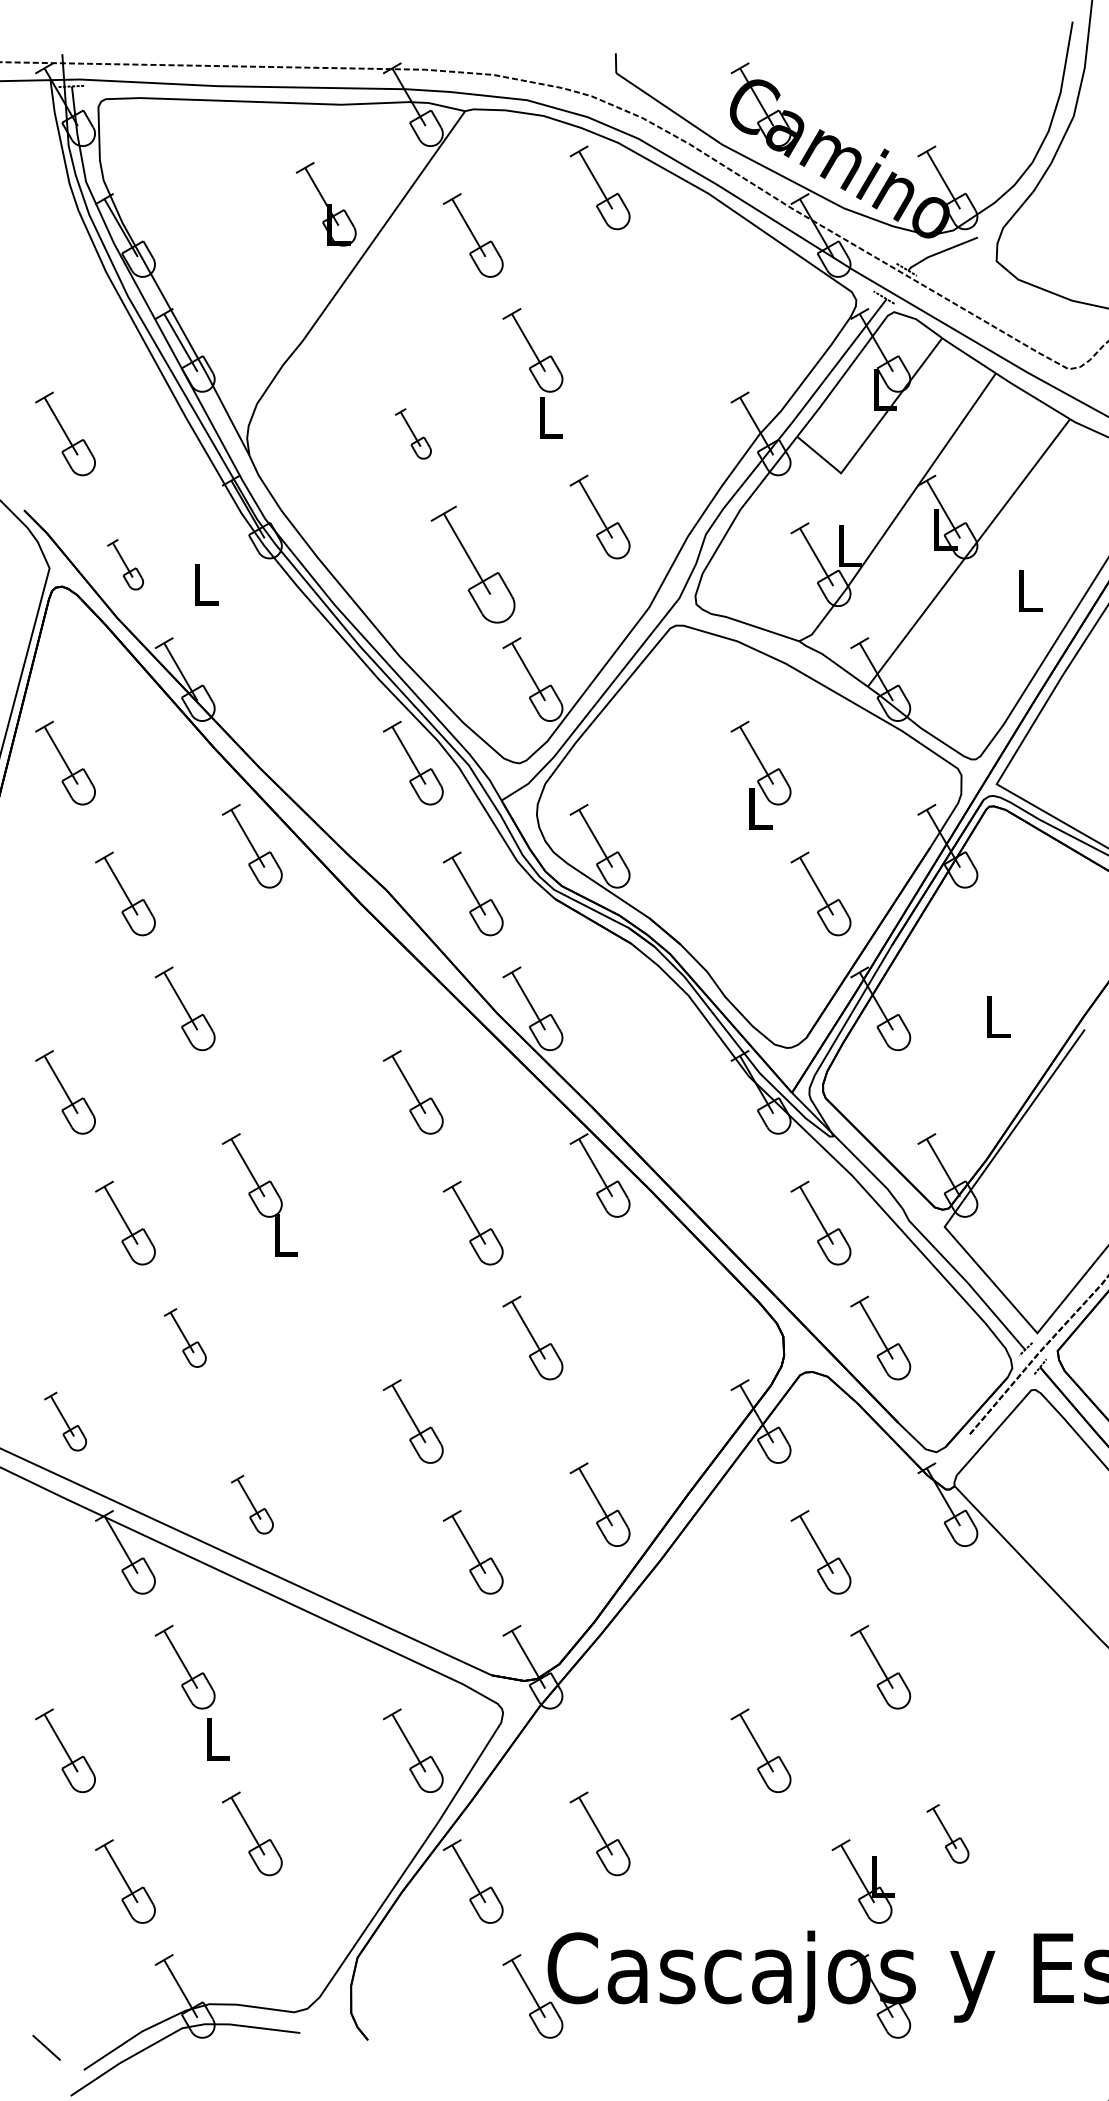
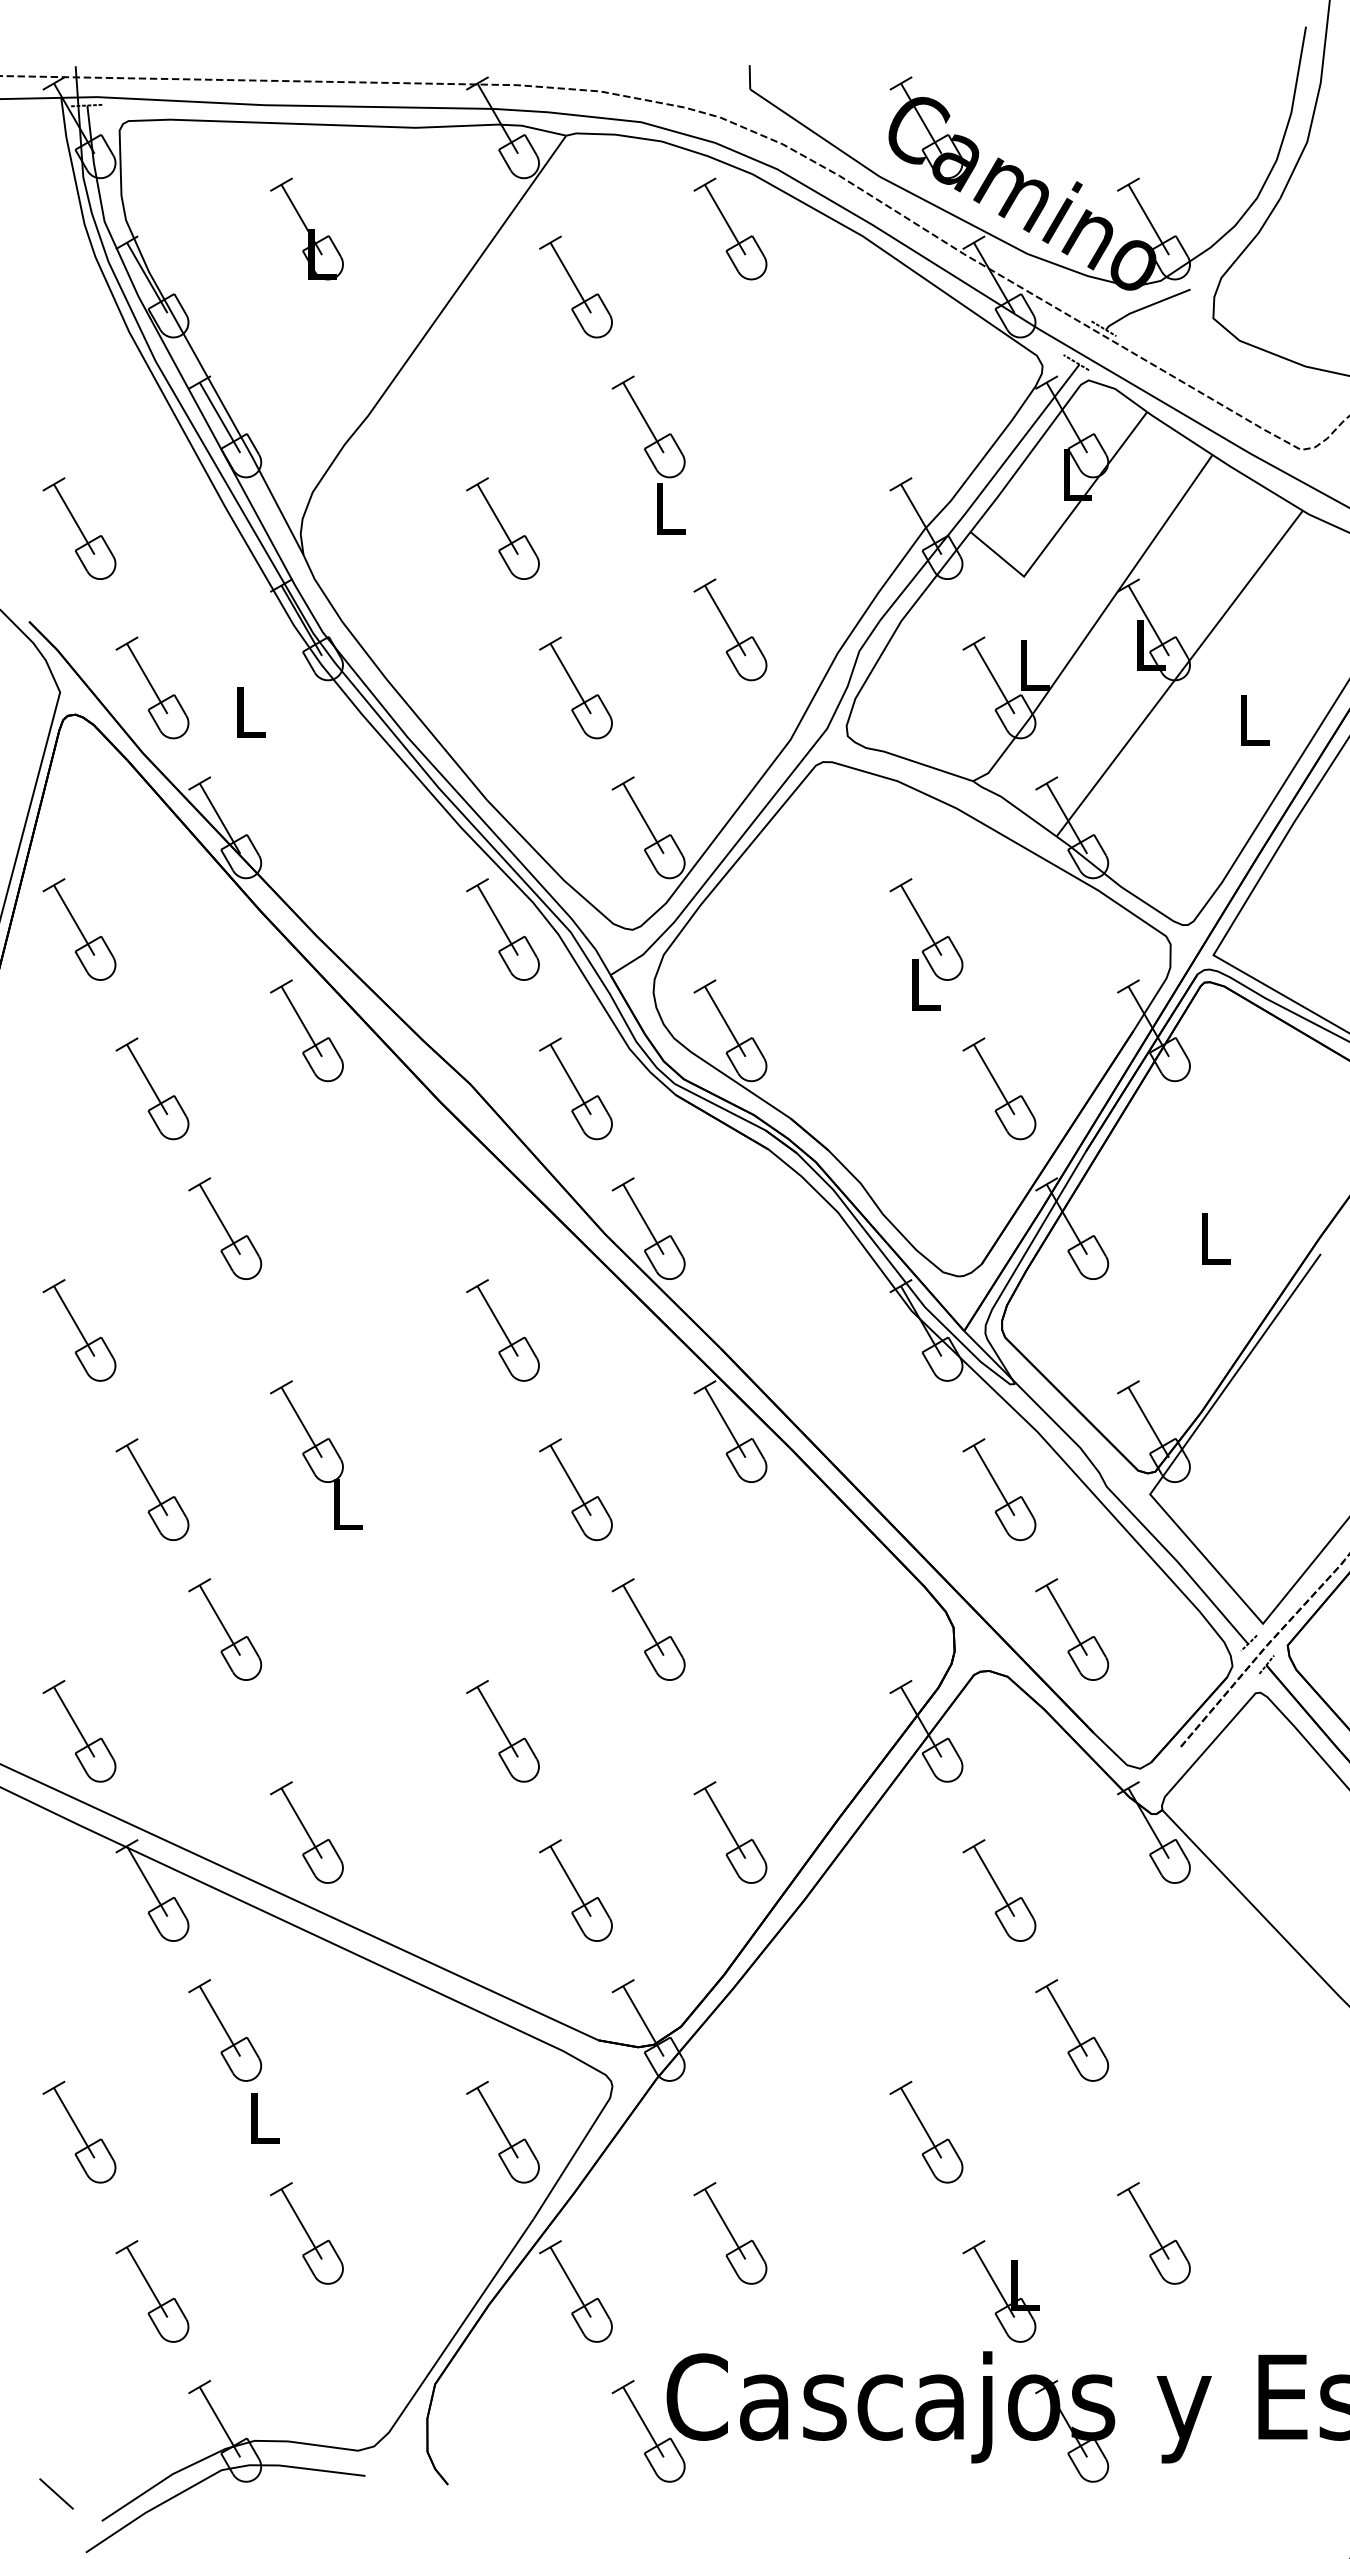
part: (325, 203) -> (306, 228), moved
part: (412, 433) -> (502, 528), size x1.67
part: (125, 564) -> (152, 687), size x1.67
part: (472, 564) -> (575, 687), size x0.71
part: (185, 1337) -> (225, 1629), size x1.43
part: (65, 1421) -> (79, 1731), size x1.43
part: (251, 1504) -> (306, 1832), size x1.43
part: (947, 1833) -> (1153, 2233), size x1.43
part: (862, 1881) -> (1000, 2291), moved

